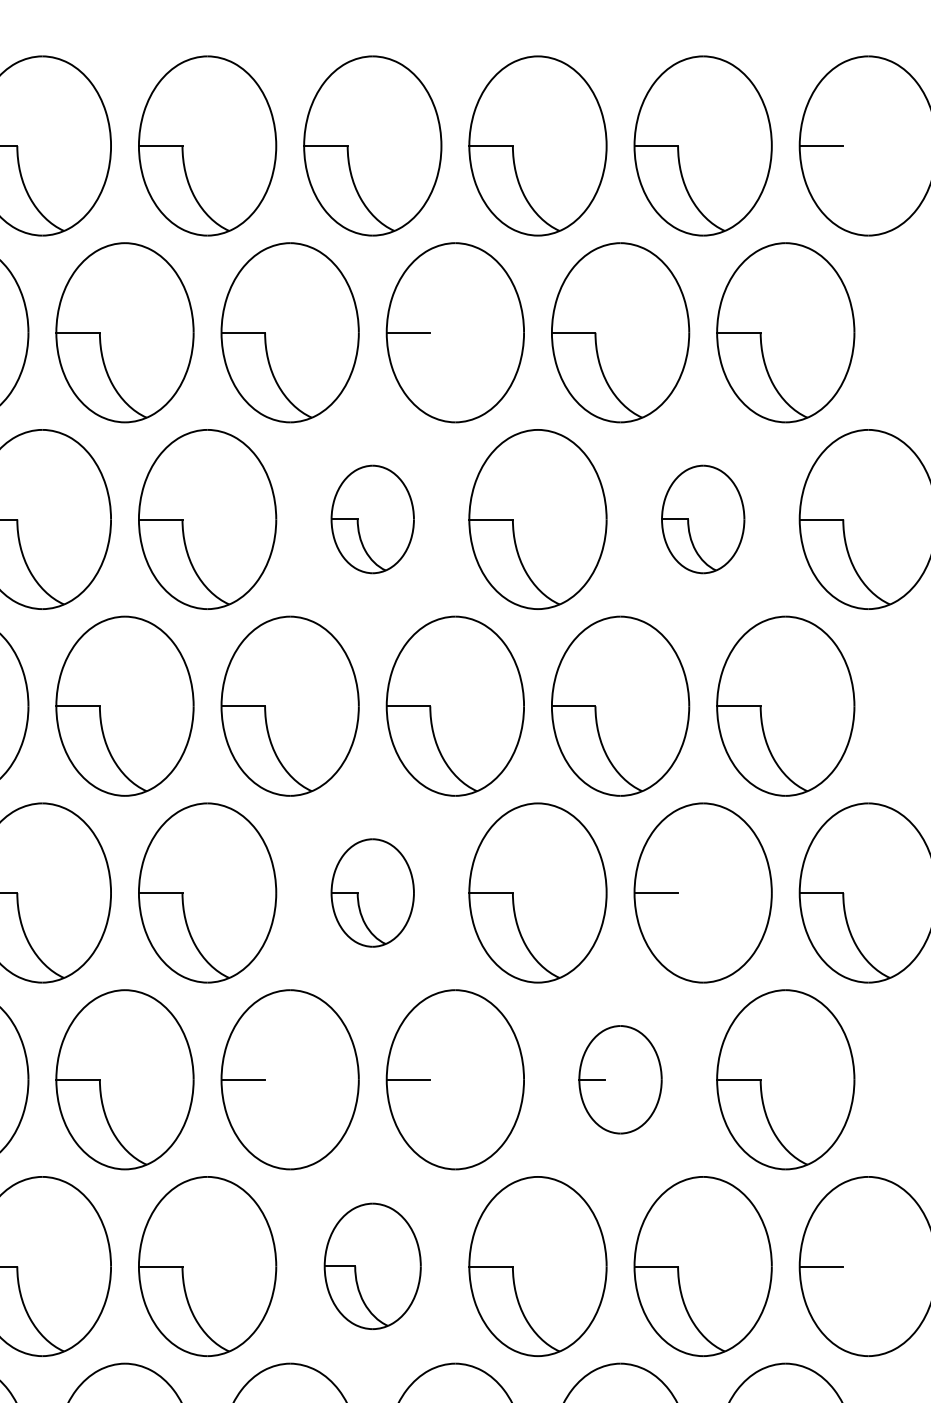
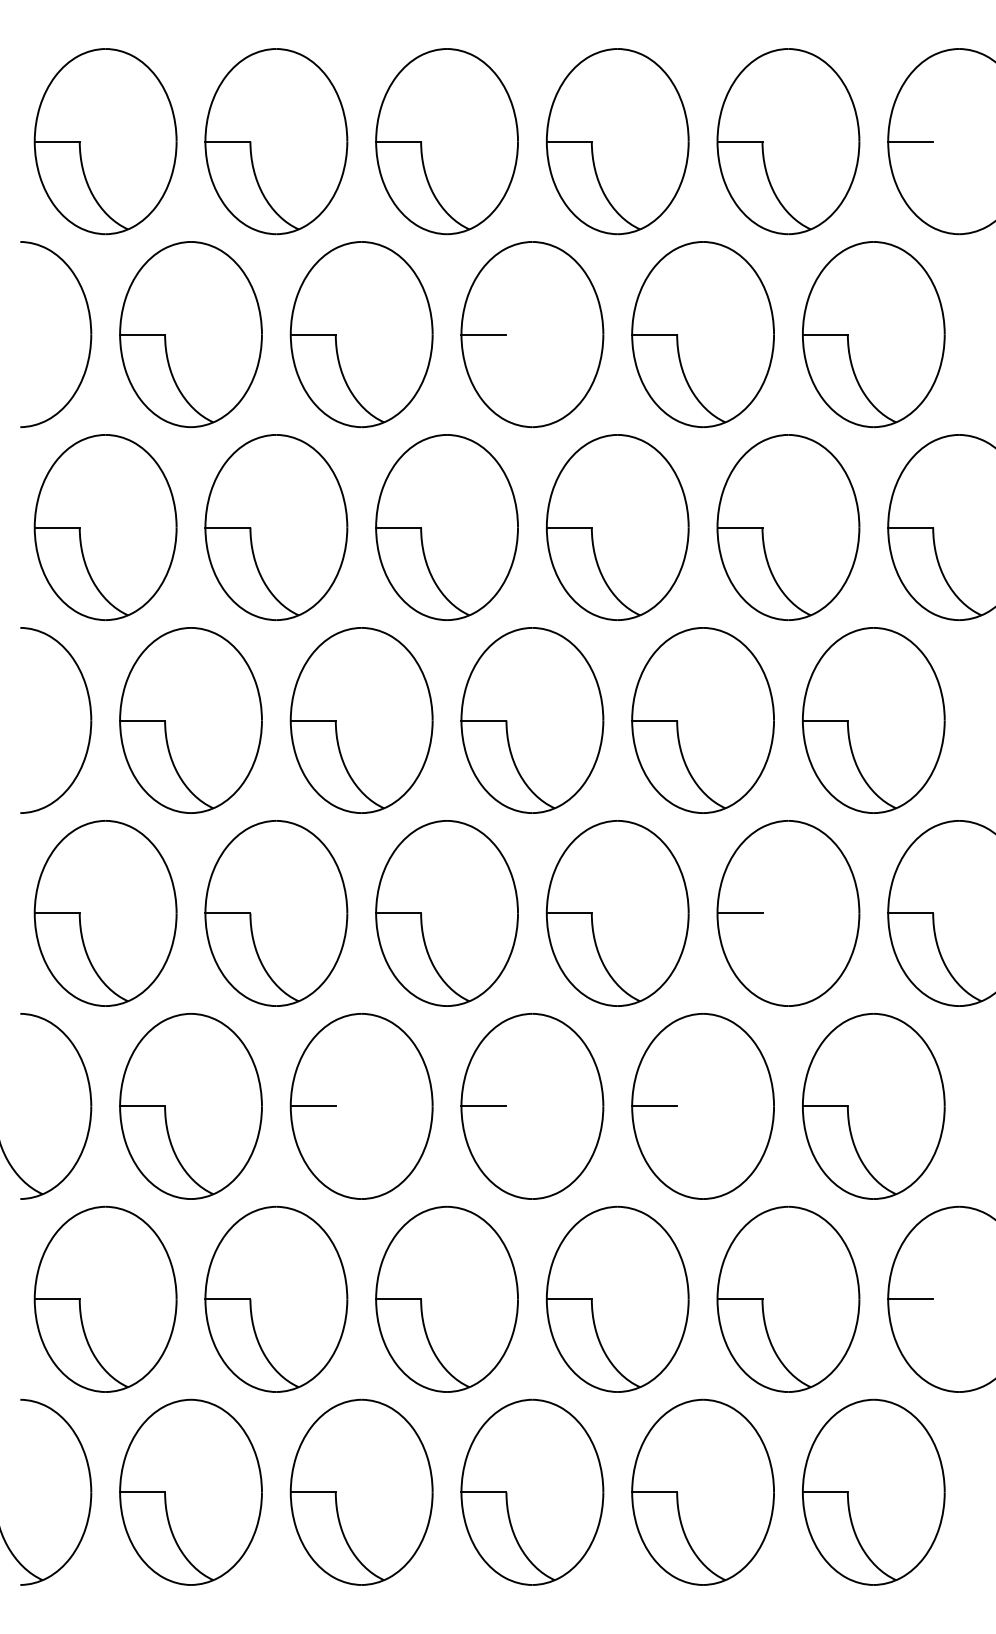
part: (372, 519) -> (446, 527), size x1.67
part: (703, 519) -> (788, 527), size x1.67
part: (372, 893) -> (446, 913), size x1.67
part: (620, 1079) -> (702, 1106), size x1.67
part: (372, 1265) -> (446, 1298), size x1.43

